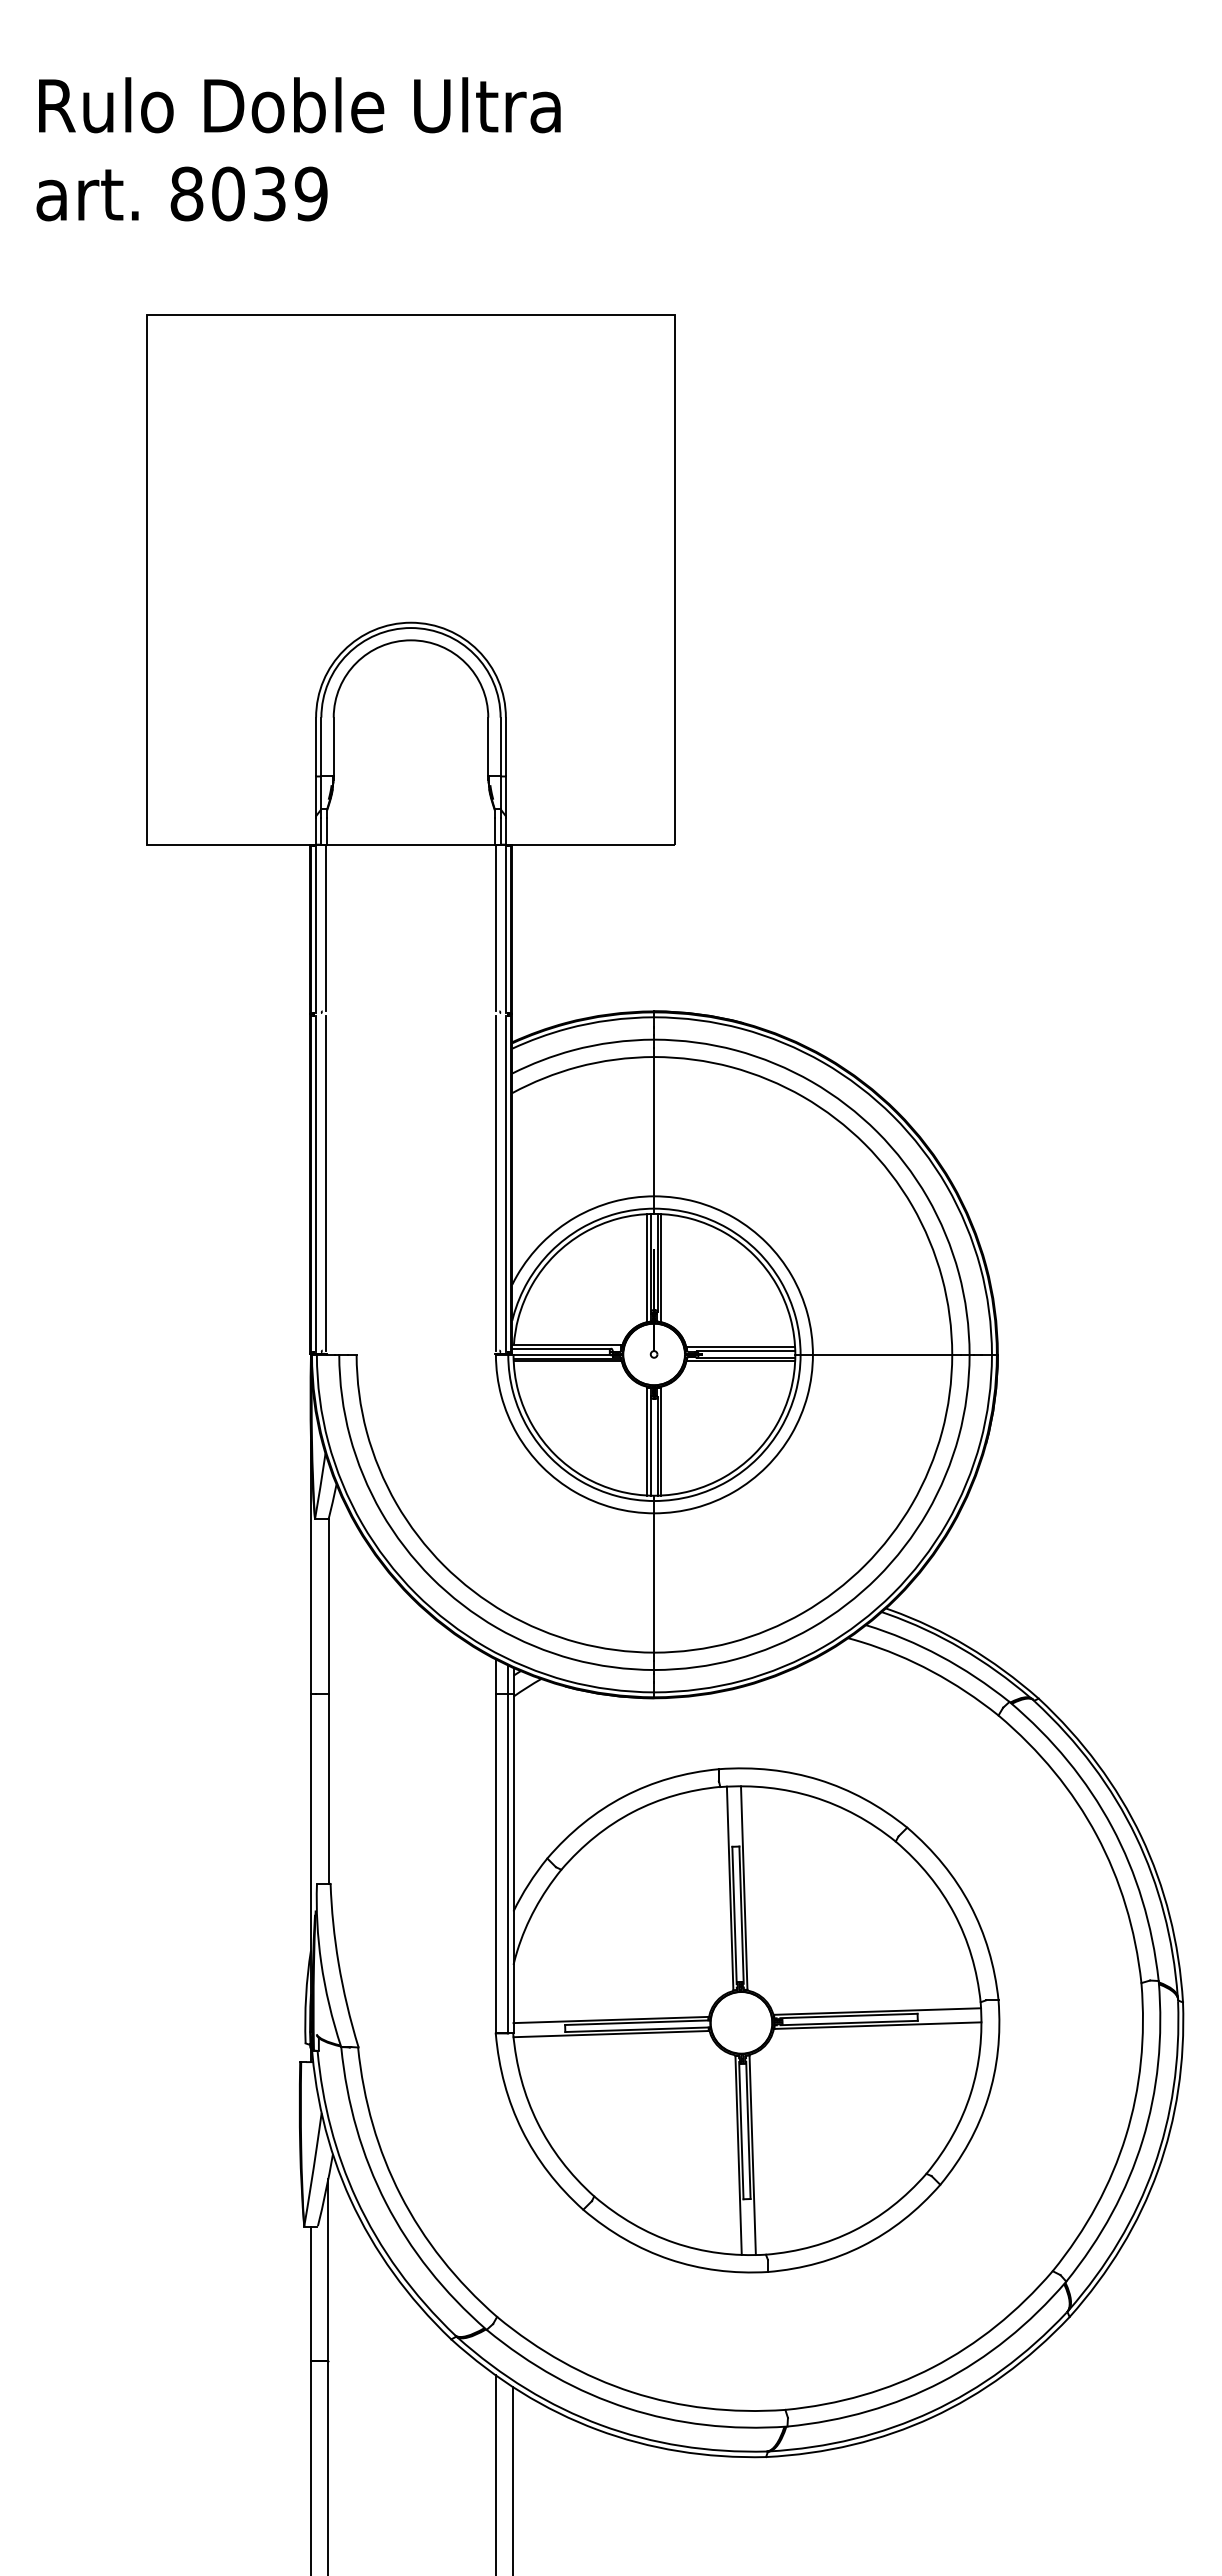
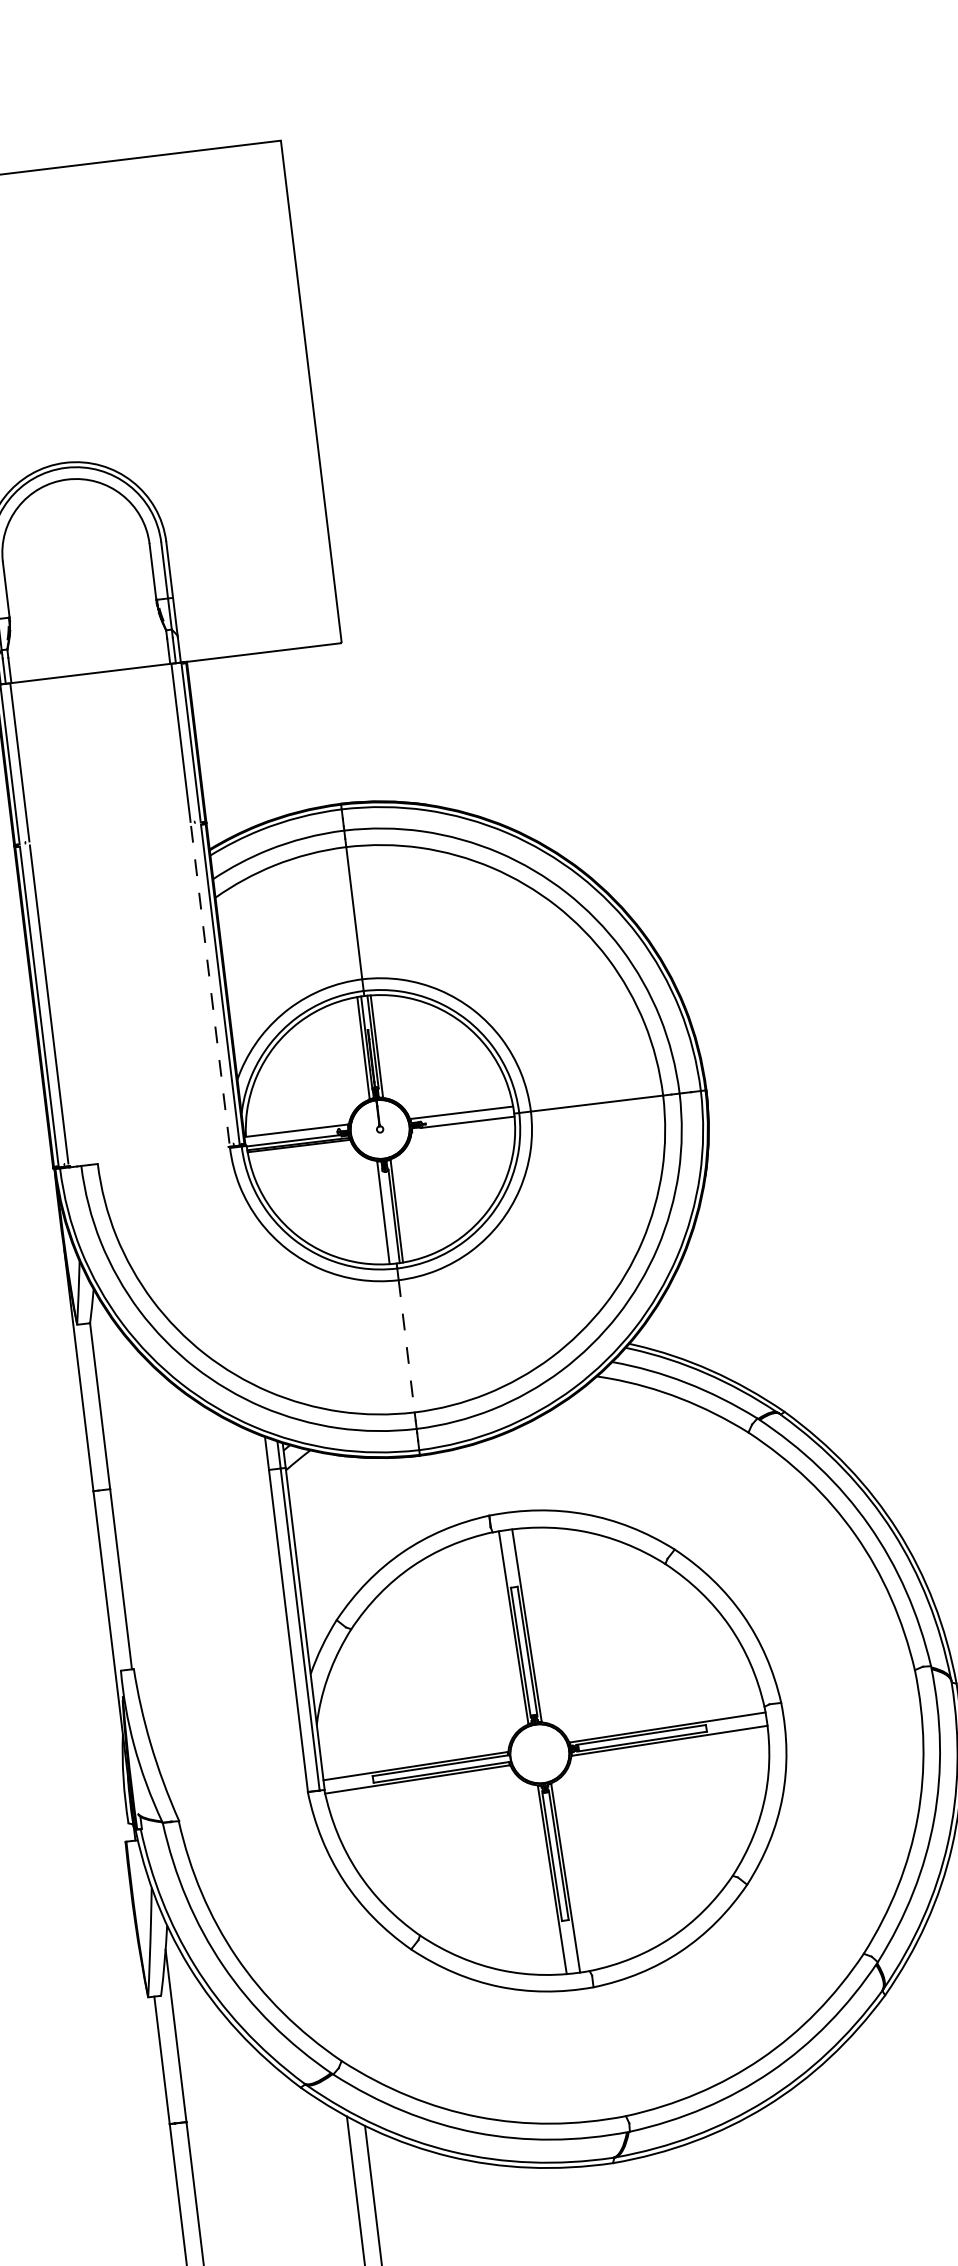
line: (495, 1183) -> (209, 985), solid -> dashed
line: (561, 1348) -> (291, 1134), removed
line: (745, 1351) -> (466, 1116), removed
line: (741, 1361) -> (463, 1126), removed
line: (651, 1446) -> (388, 1217), removed
line: (654, 1583) -> (406, 1346), solid -> dashed

